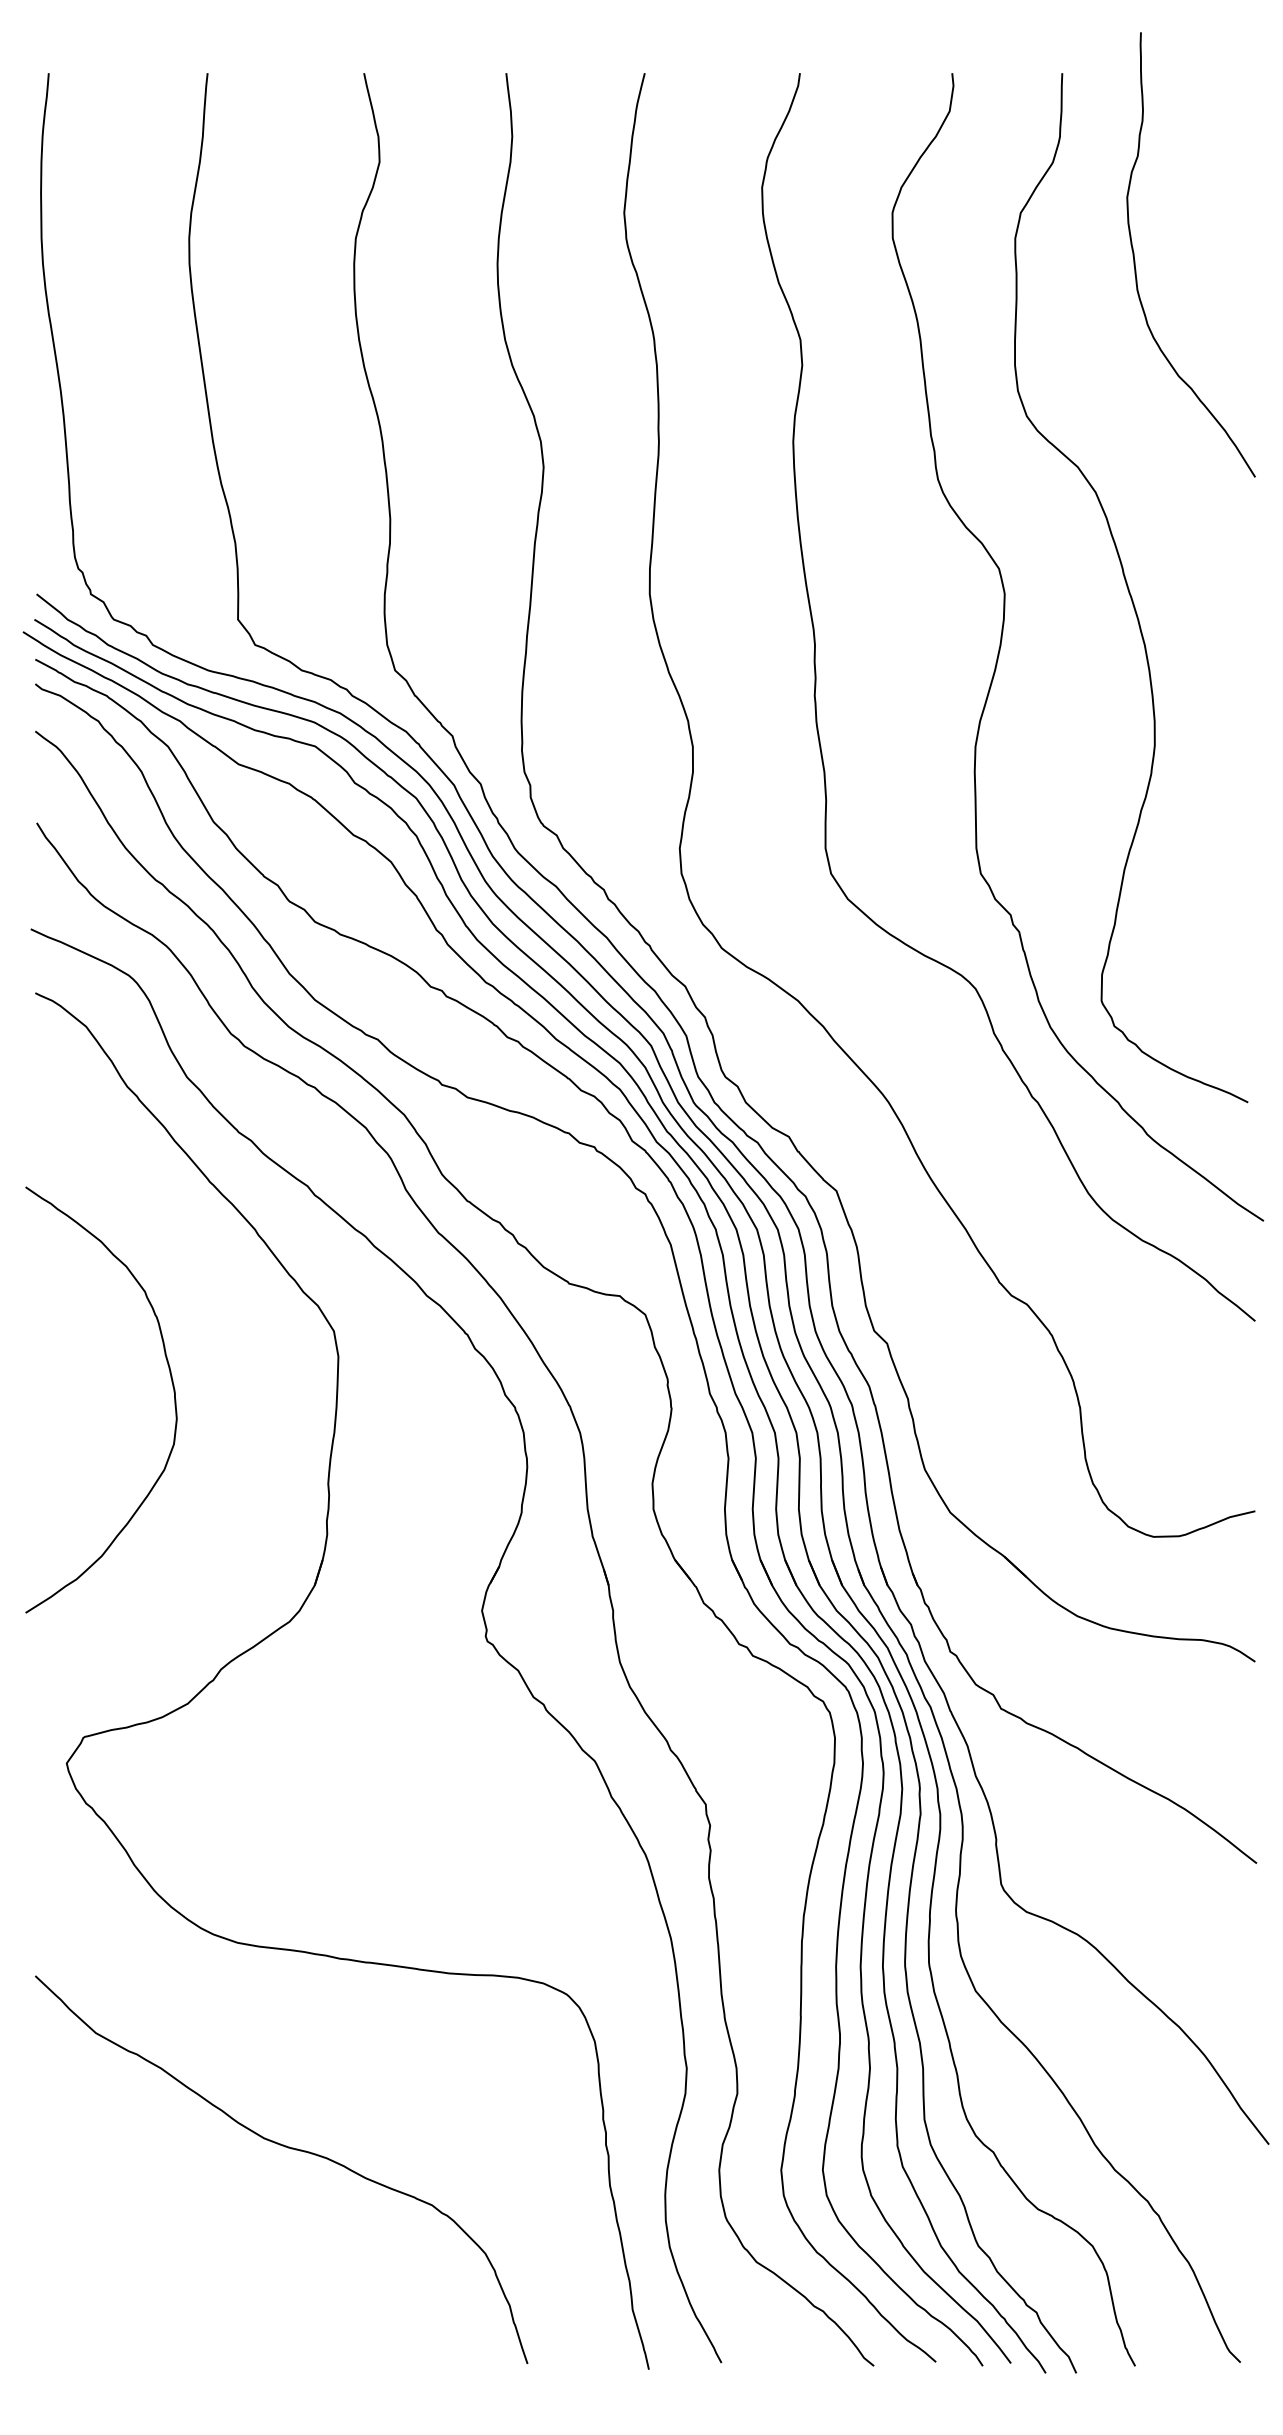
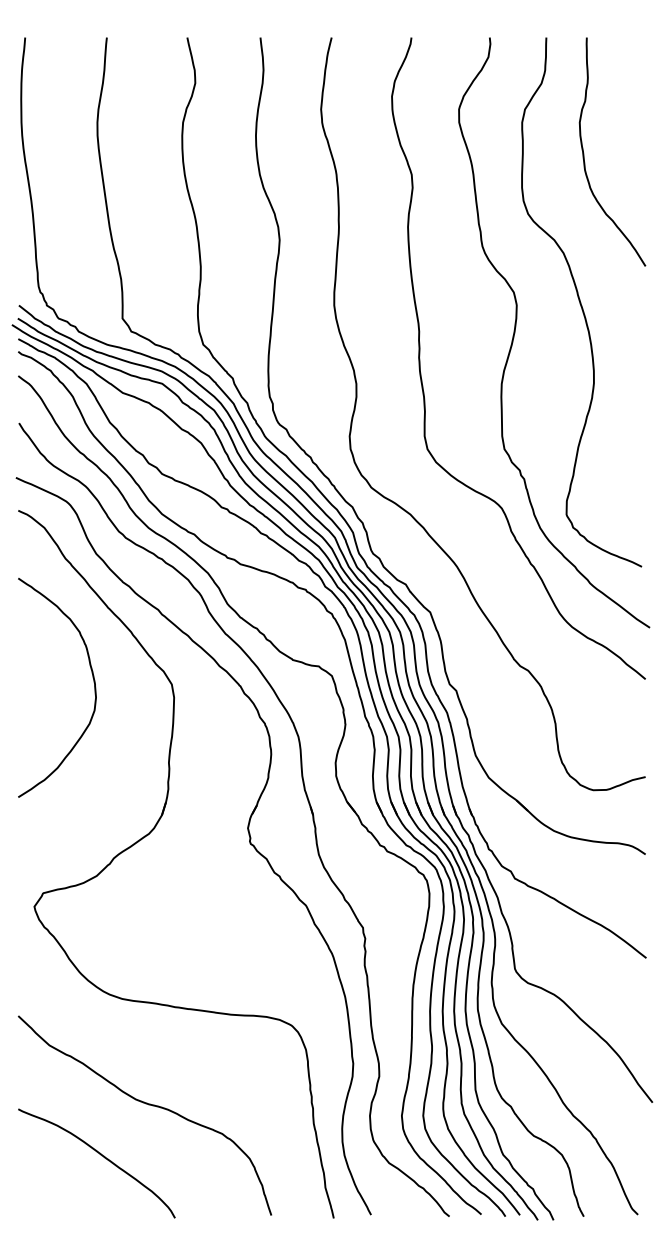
curve: (1136, 257) -> (584, 153), moved
curve: (171, 1389) -> (93, 682), moved
curve: (195, 2247) -> (100, 1155), added

